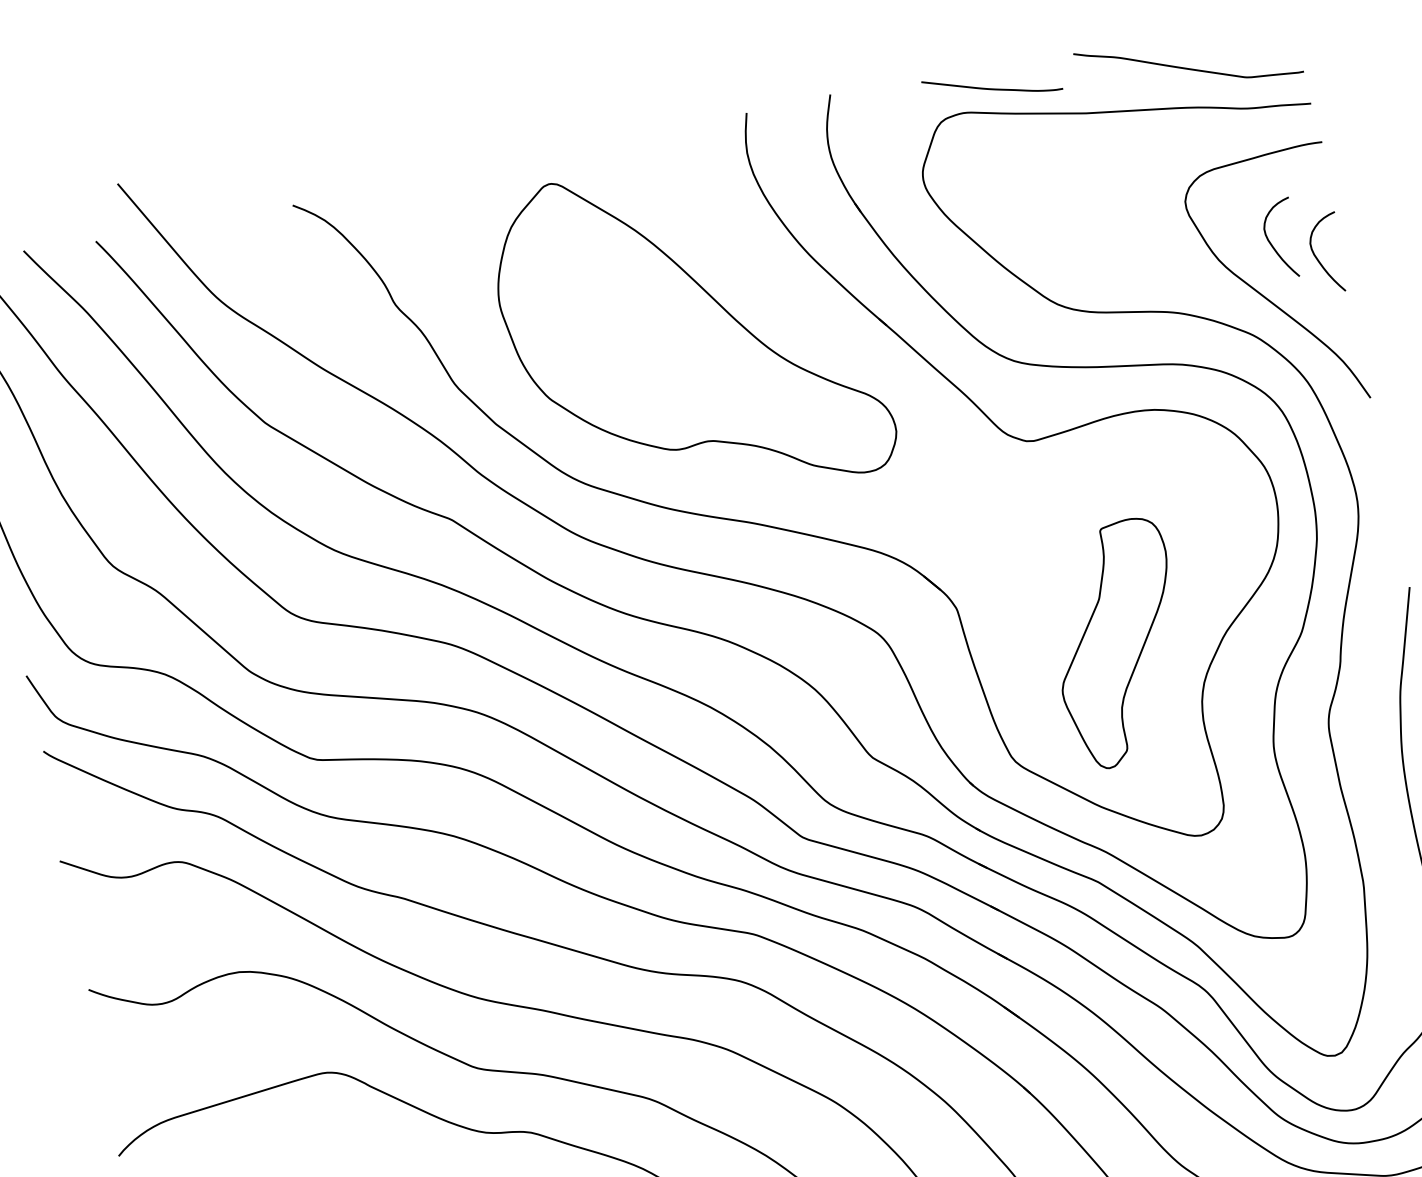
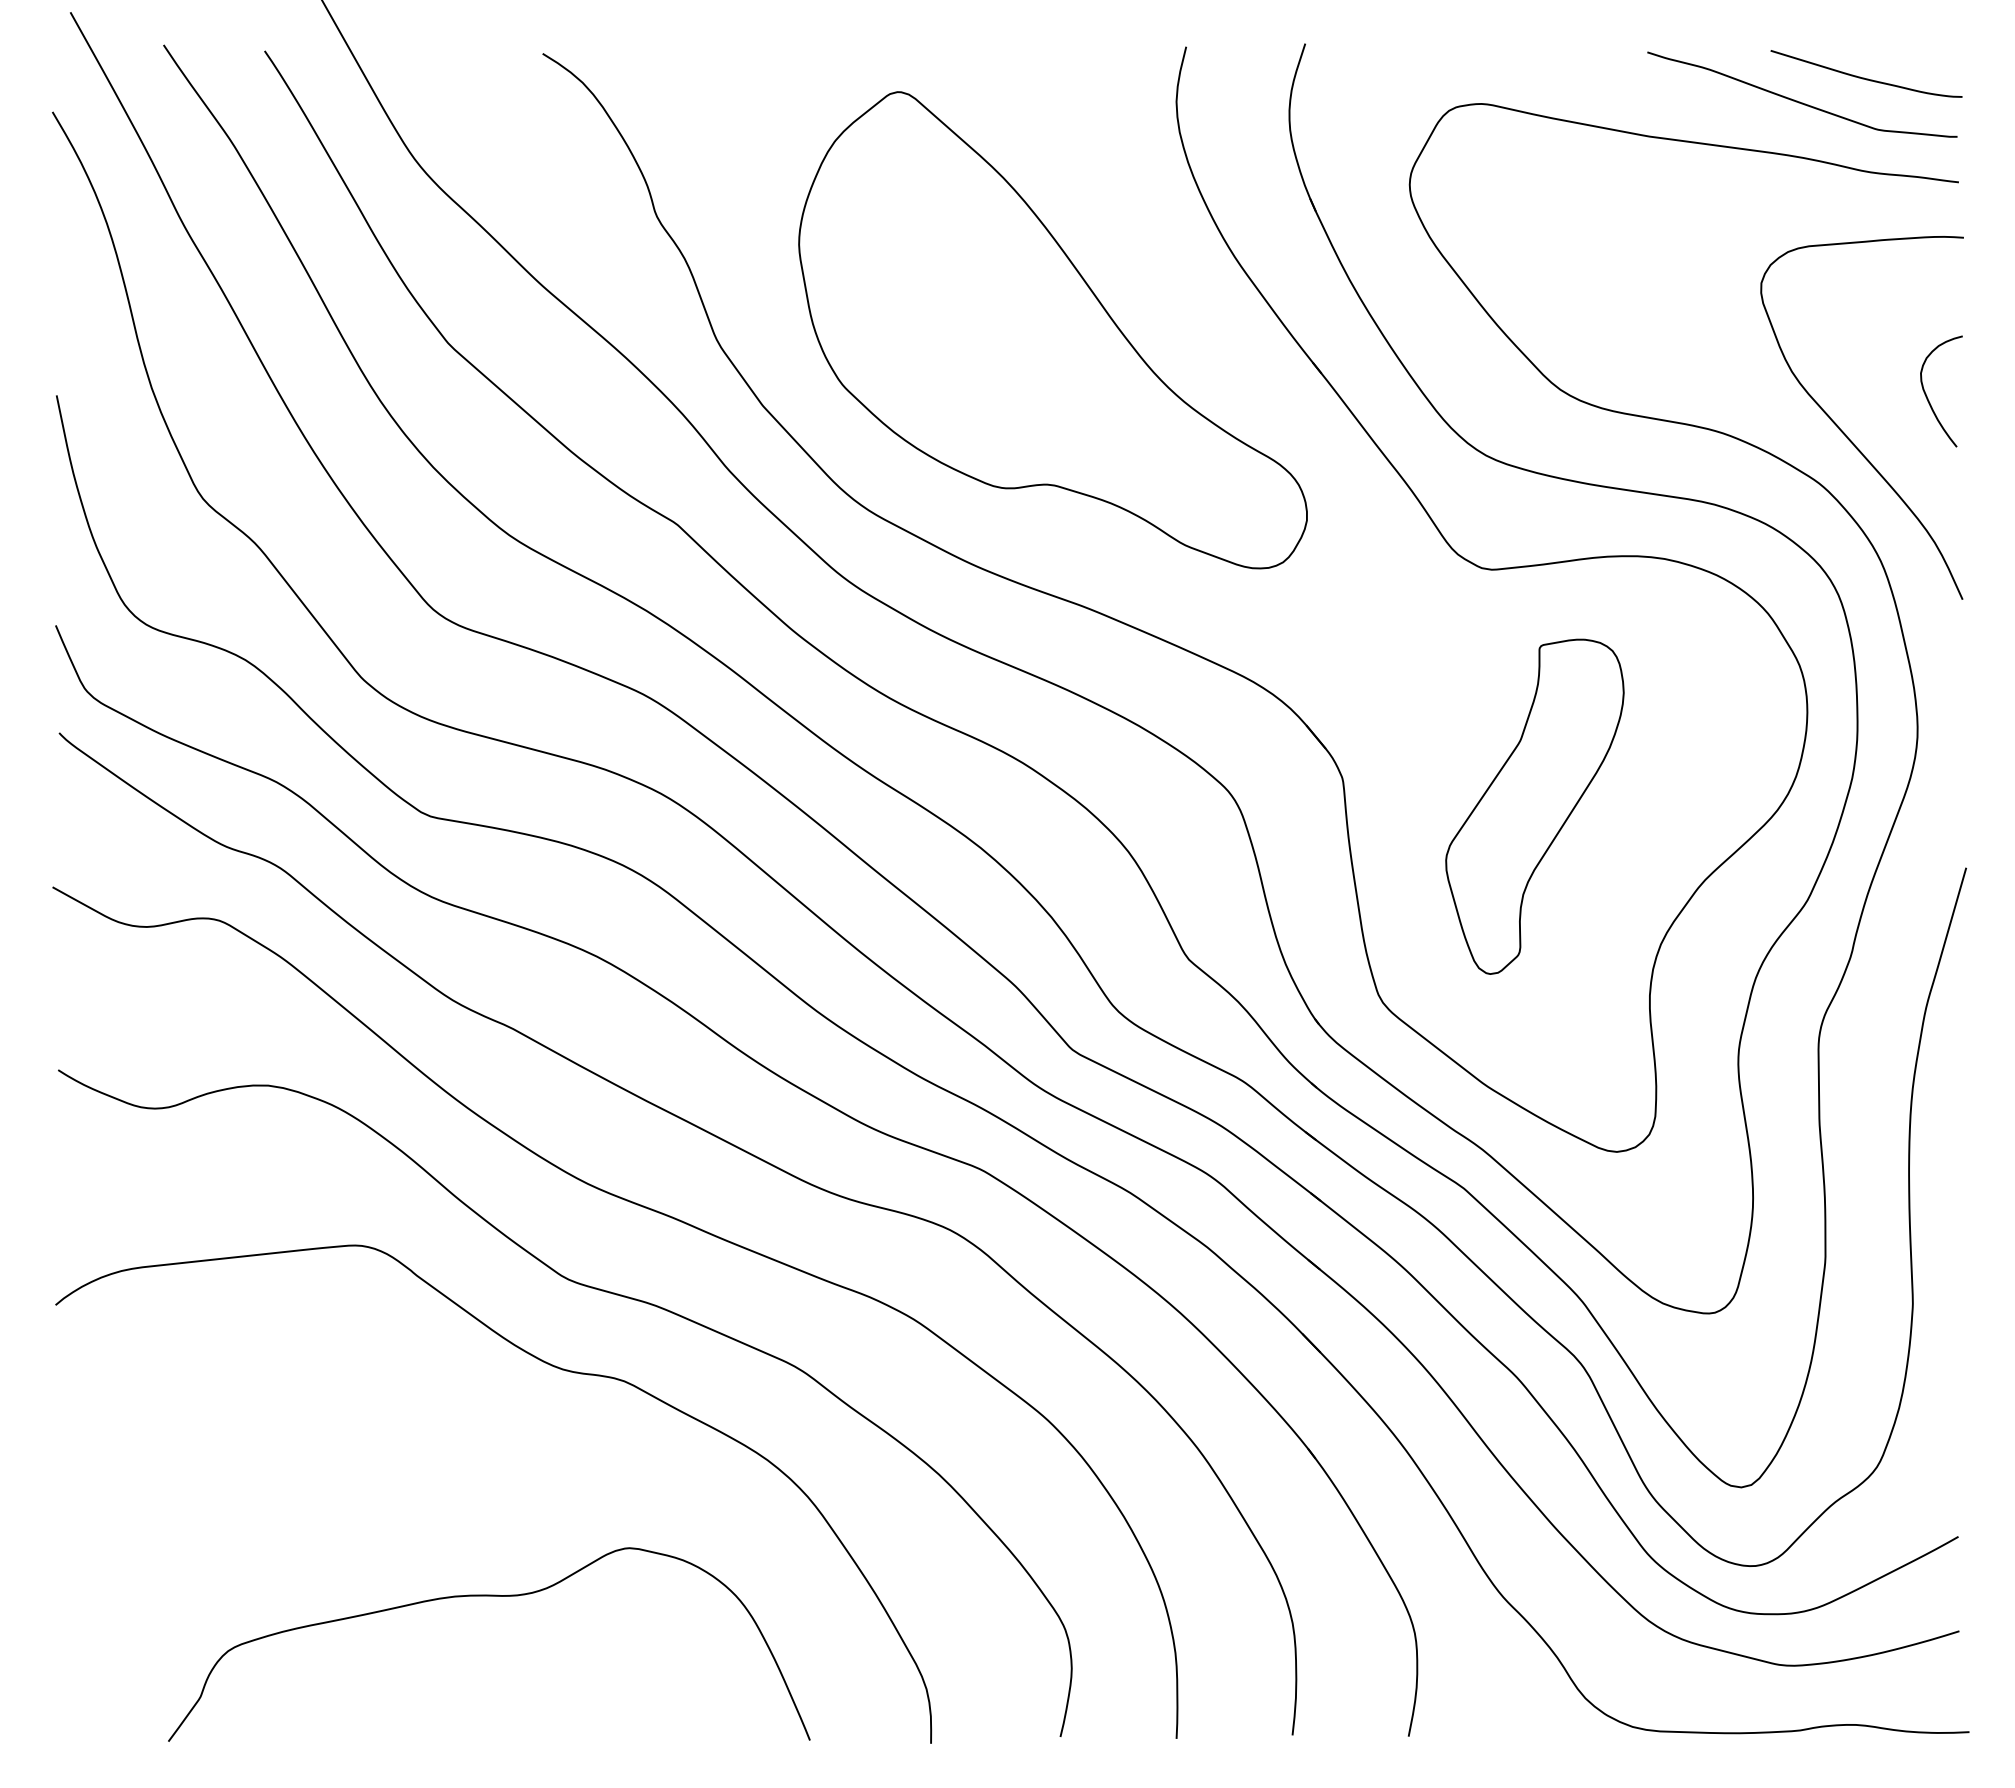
curve: (991, 88) -> (1864, 77), moved
curve: (1273, 245) -> (1869, 366), removed
part: (1118, 643) -> (1534, 806), moved

